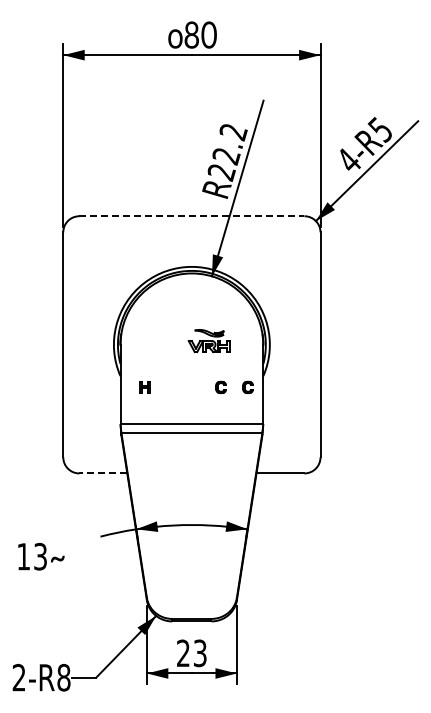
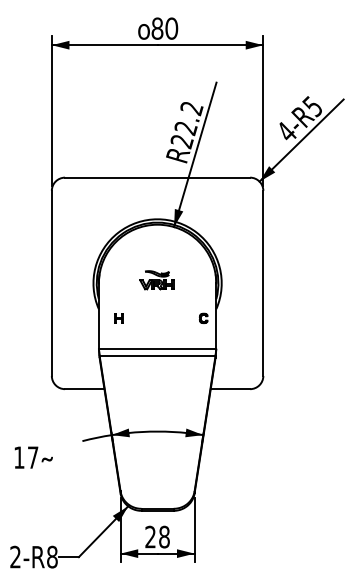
line: (191, 216) -> (157, 177), dashed -> solid
part: (208, 341) -> (156, 280), moved
part: (220, 386) -> (181, 317), removed
line: (103, 473) -> (84, 389), dashed -> solid
text: (40, 556) -> (33, 457), 13 -> 17
text: (199, 653) -> (163, 537), 23 -> 28

